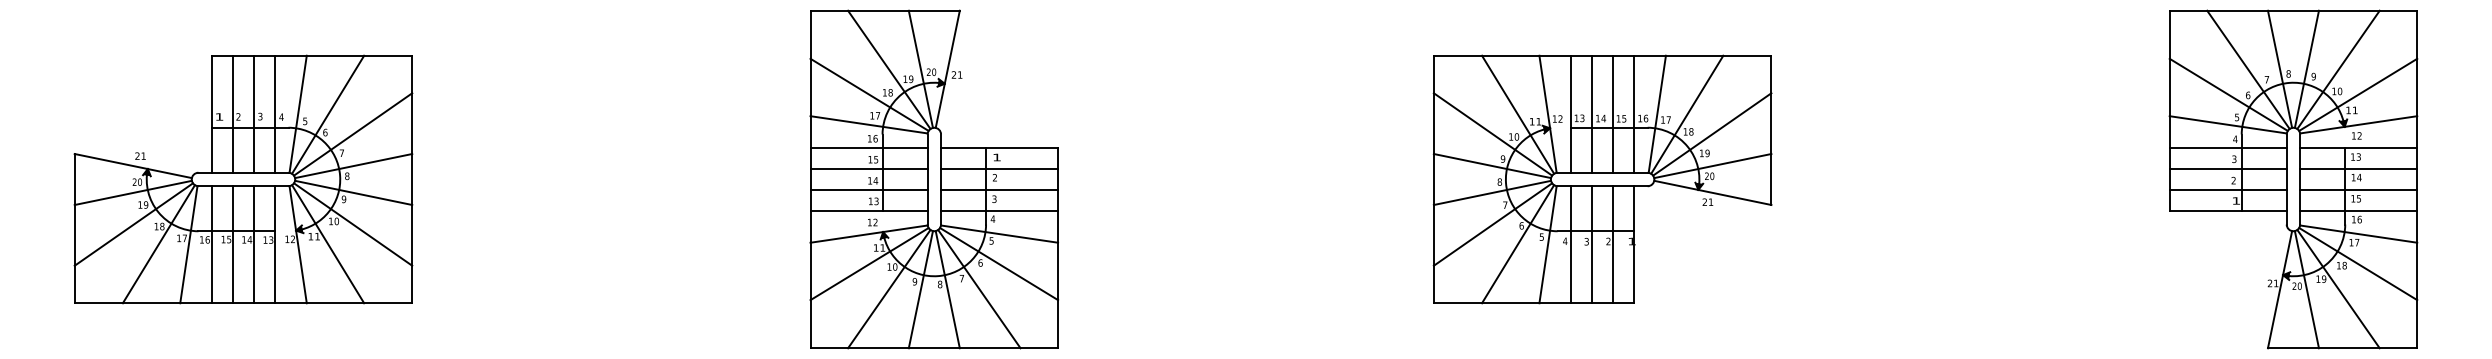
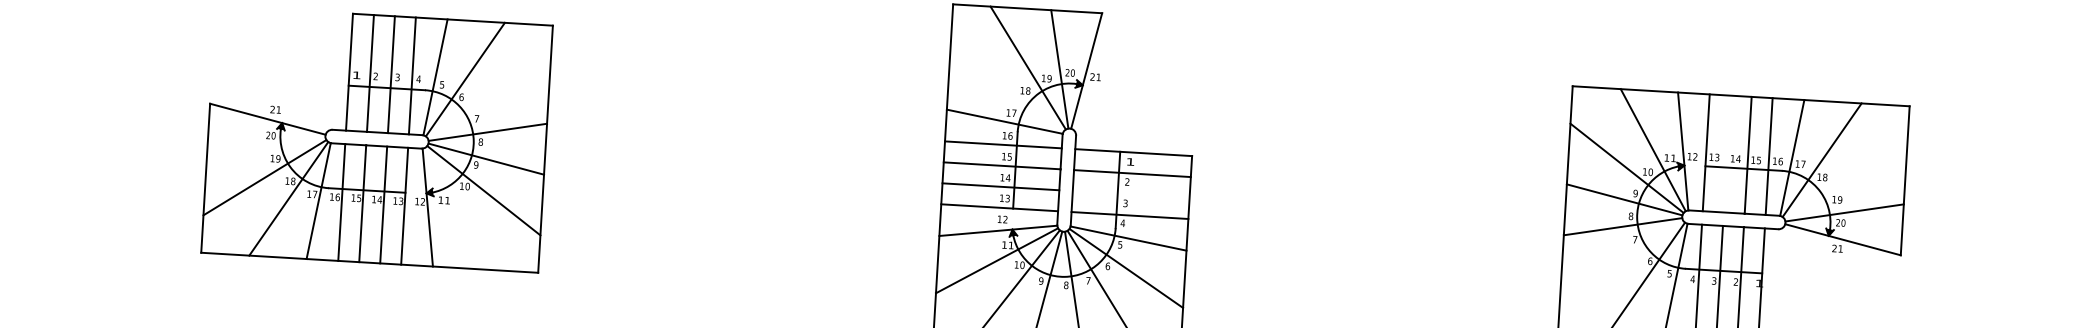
line: (869, 94) -> (1007, 91), removed
line: (1592, 113) -> (1727, 153), removed
line: (353, 134) -> (489, 100), removed
line: (1712, 134) -> (1846, 181), removed
line: (999, 190) -> (1131, 195), removed
line: (132, 192) -> (265, 145), removed
line: (1492, 224) -> (1621, 258), removed
line: (328, 244) -> (458, 209), removed

